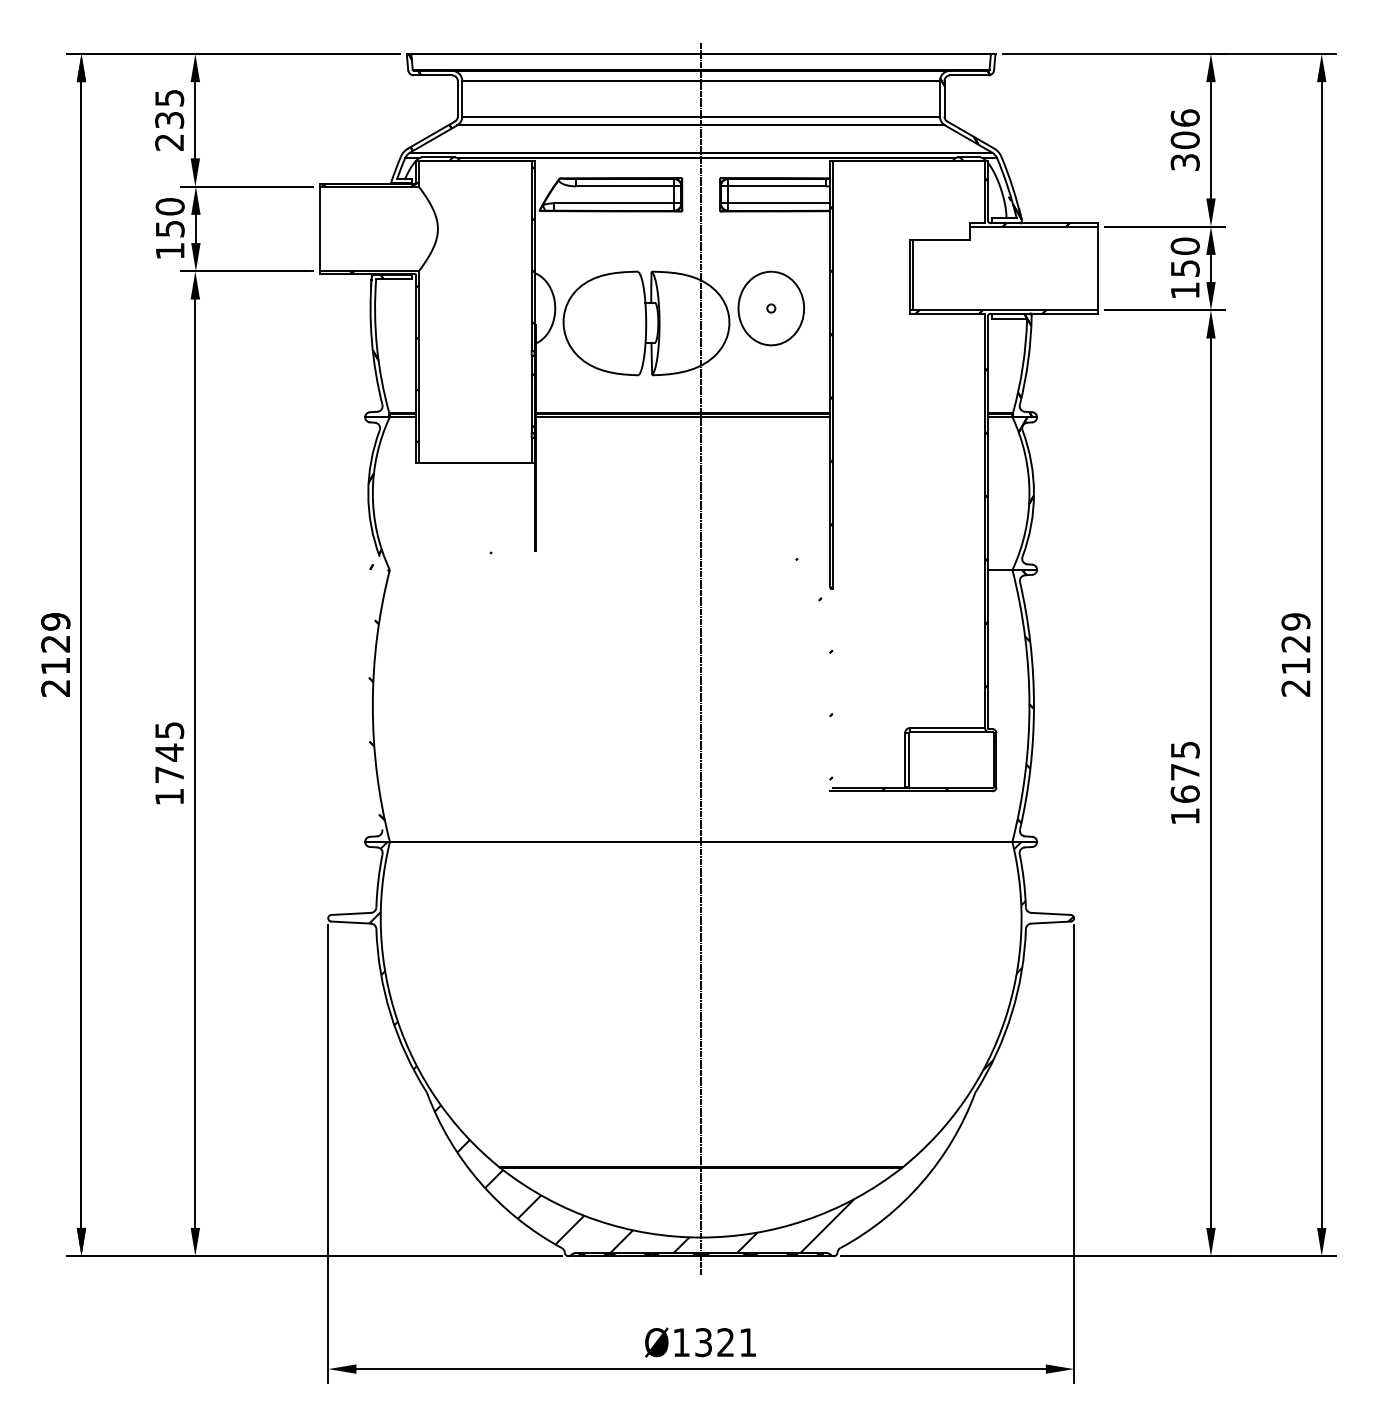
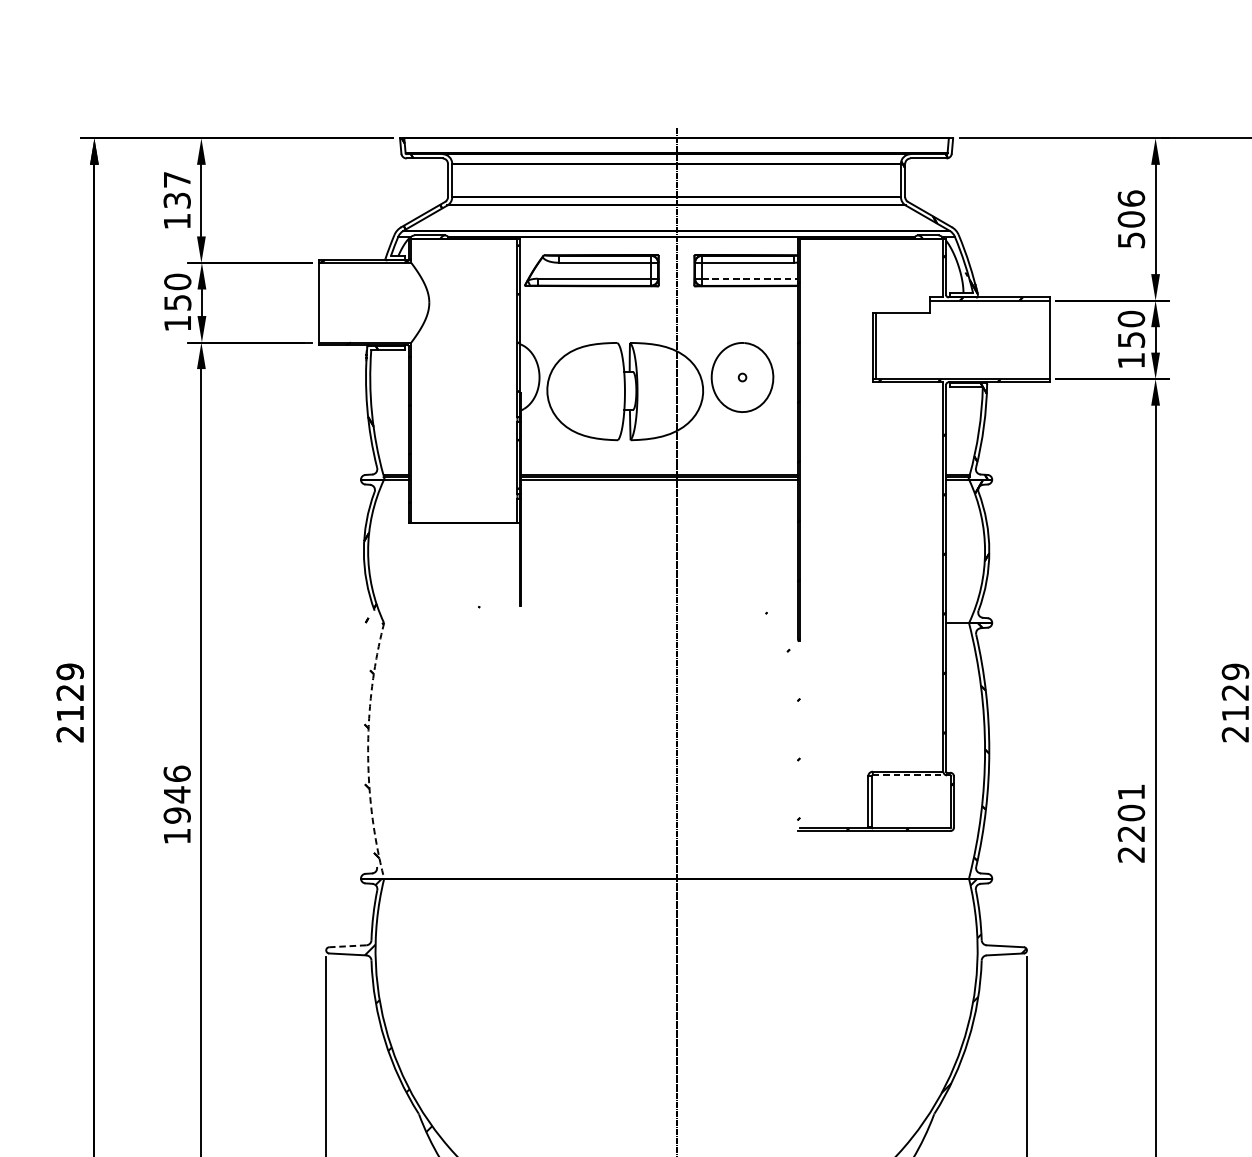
text: (169, 120) -> (177, 200), 235 -> 137
text: (1184, 162) -> (1130, 240), 306 -> 506
line: (779, 203) -> (750, 278), solid -> dashed
arc: (372, 705) -> (367, 750), solid -> dashed
line: (949, 732) -> (909, 775), solid -> dashed
text: (169, 752) -> (177, 794), 1745 -> 1946
text: (1184, 783) -> (1130, 823), 1675 -> 2201
line: (351, 913) -> (348, 945), solid -> dashed

